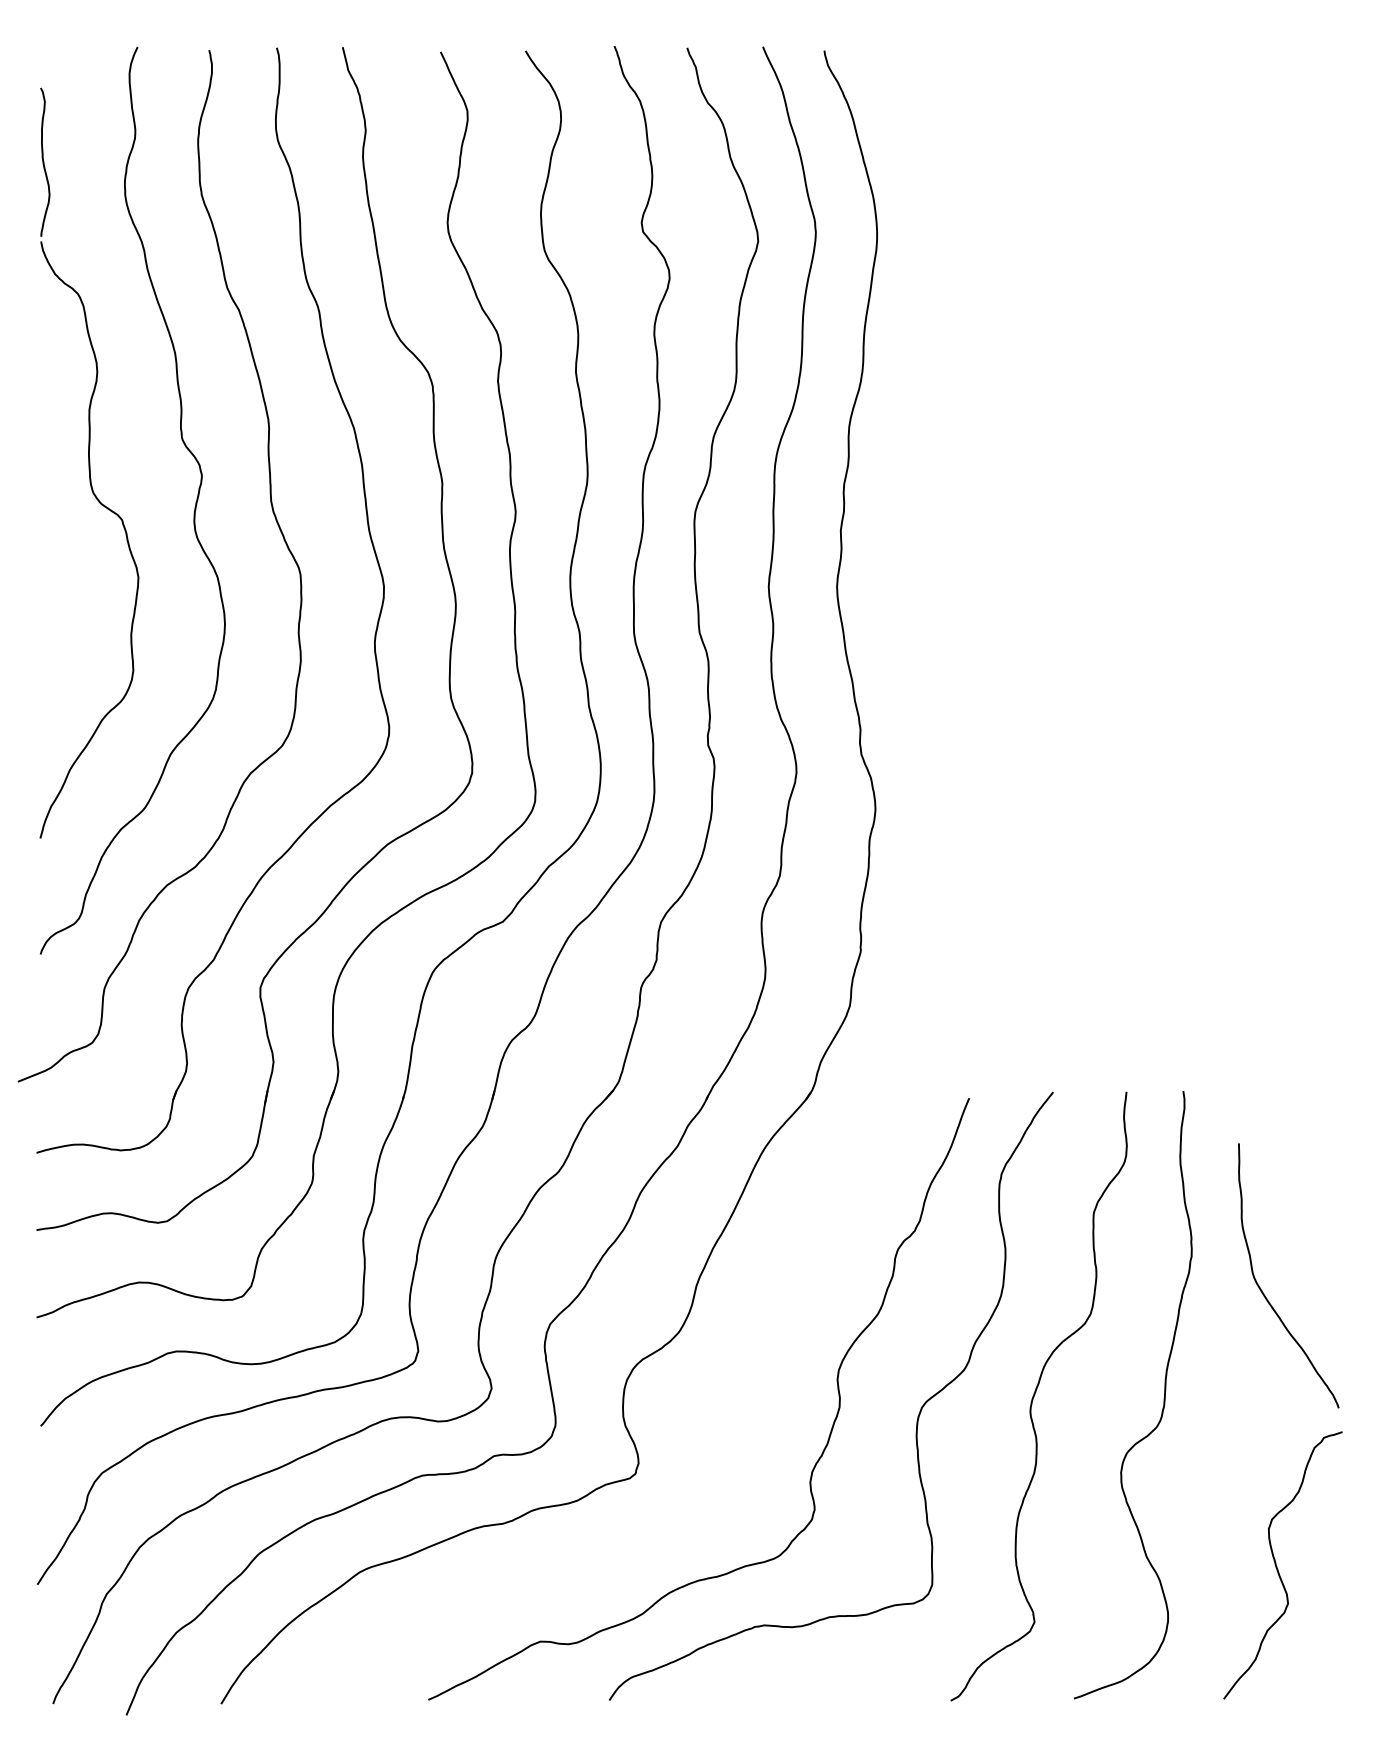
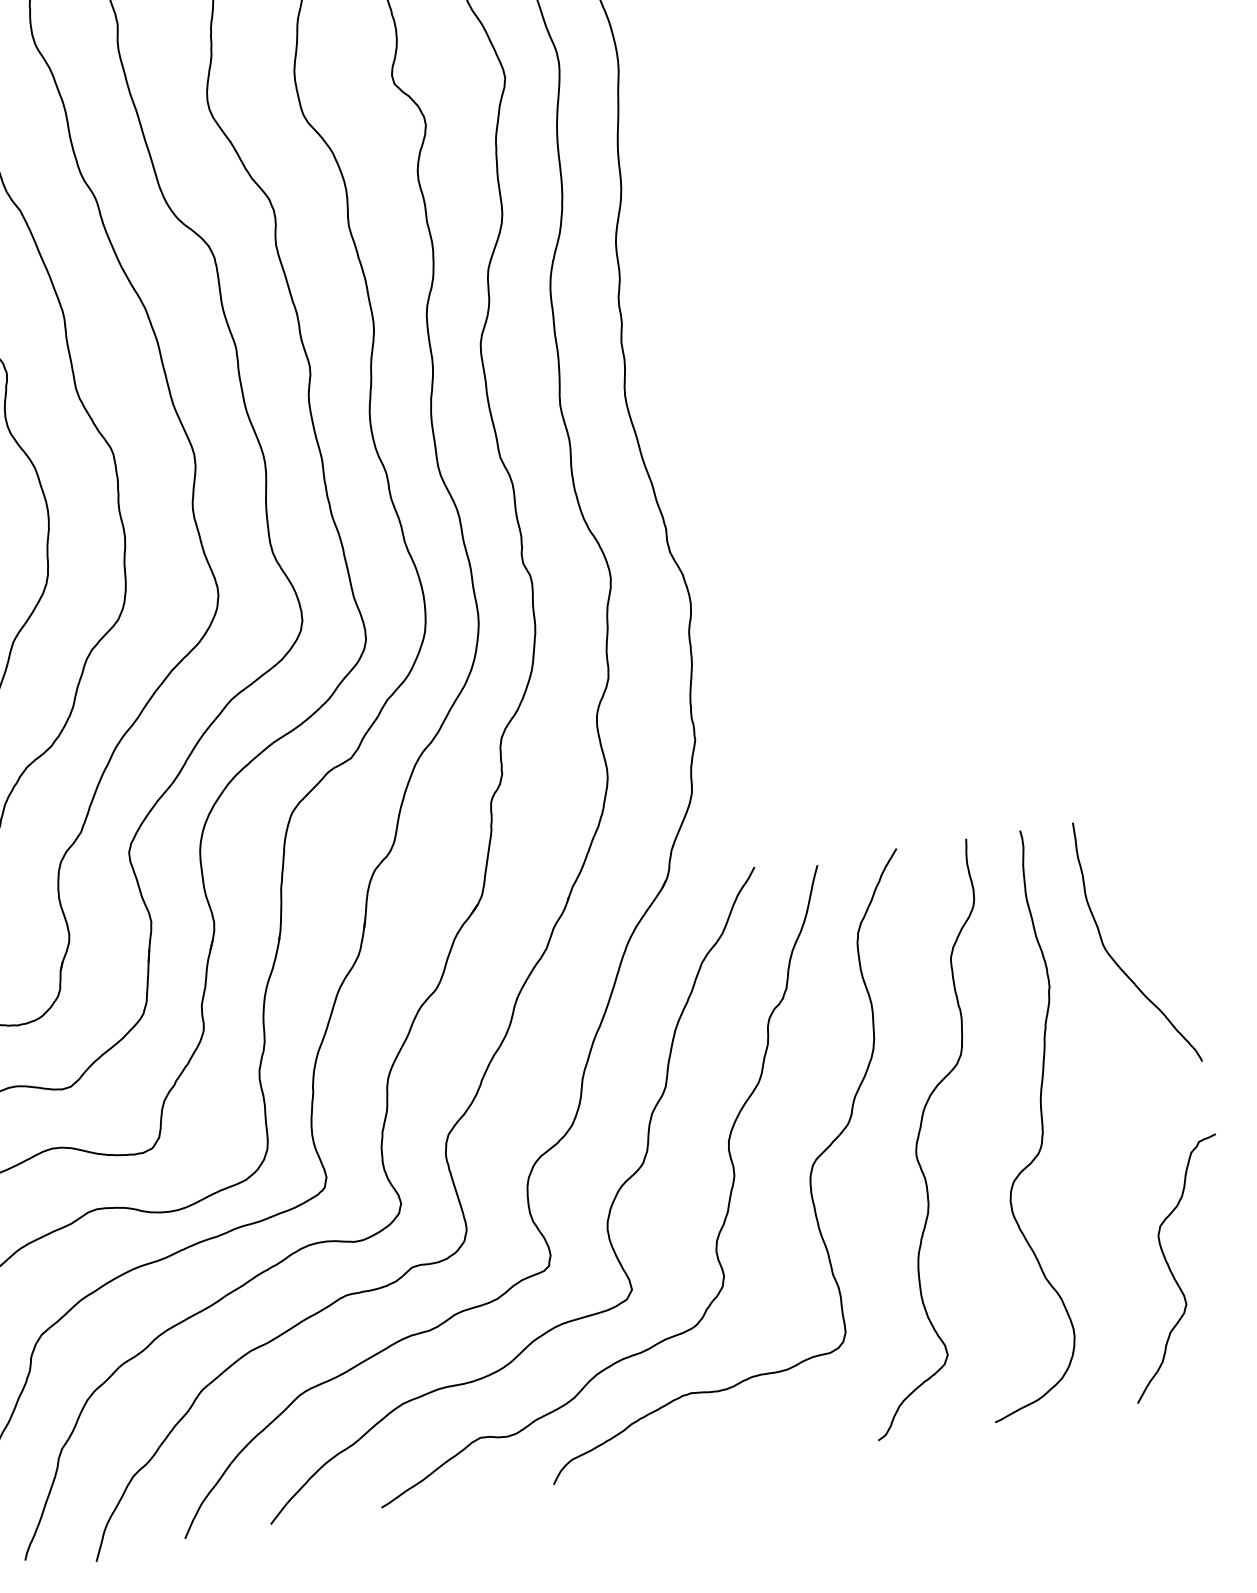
curve: (1264, 1293) -> (1116, 962), moved
curve: (702, 1432) -> (607, 1217), added

